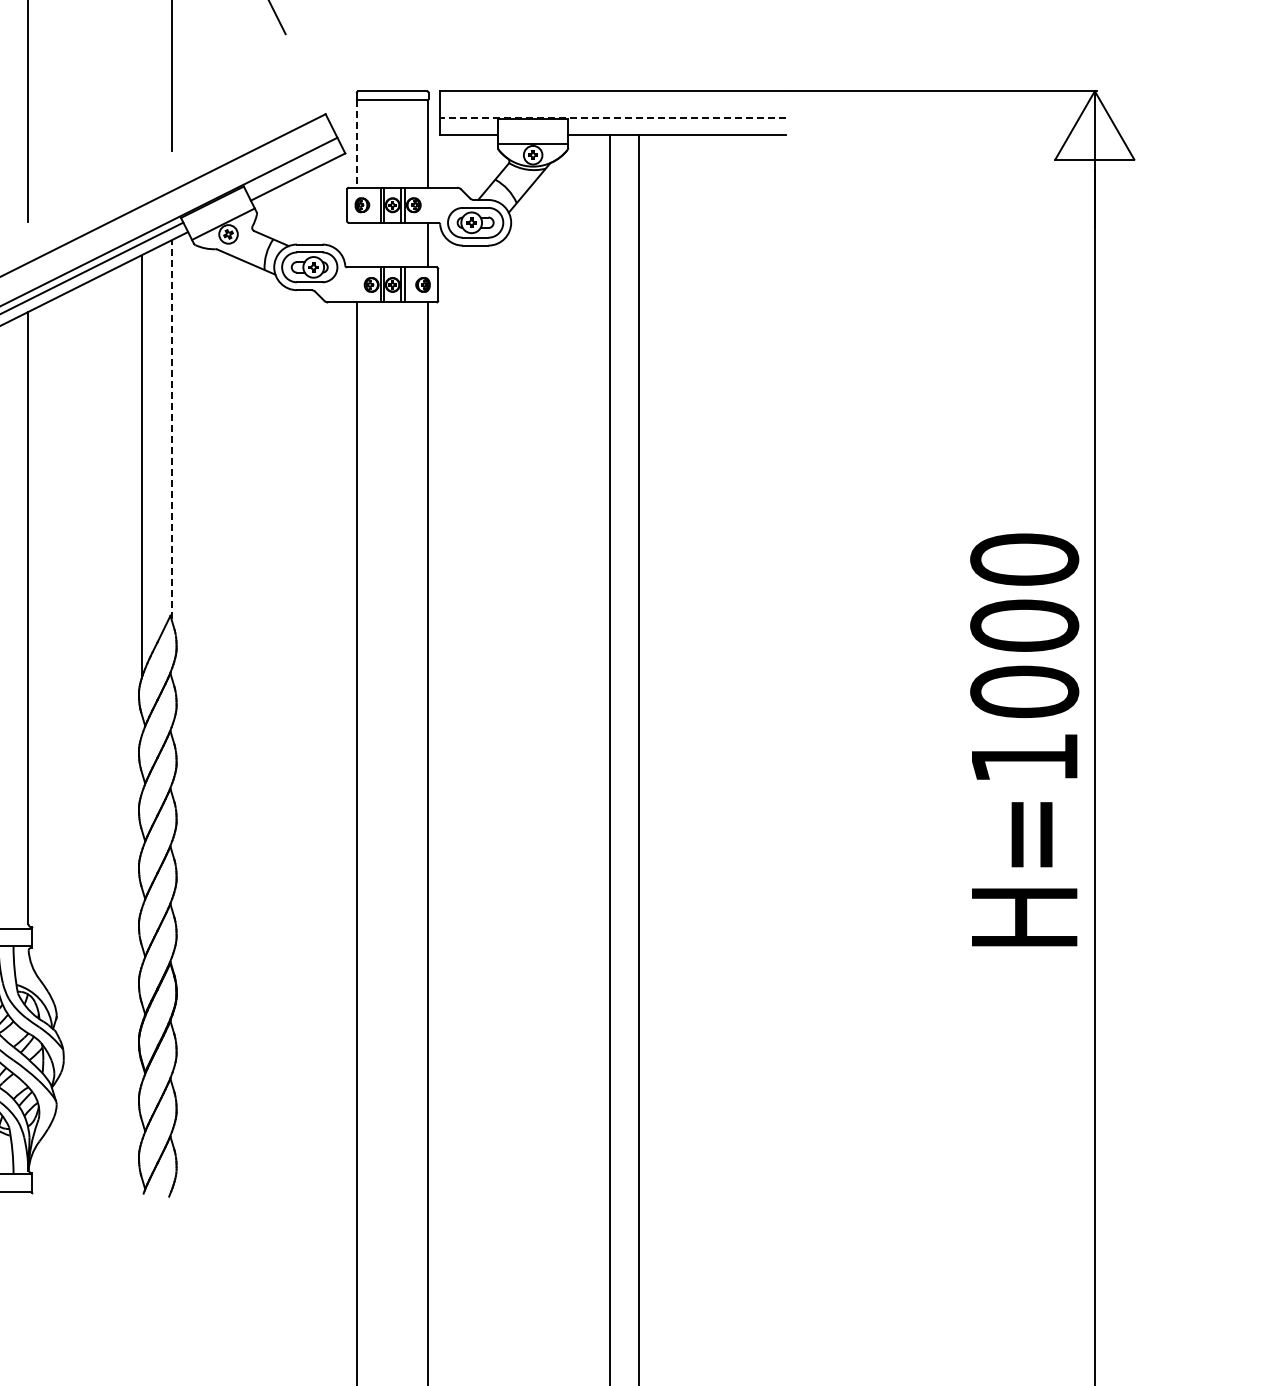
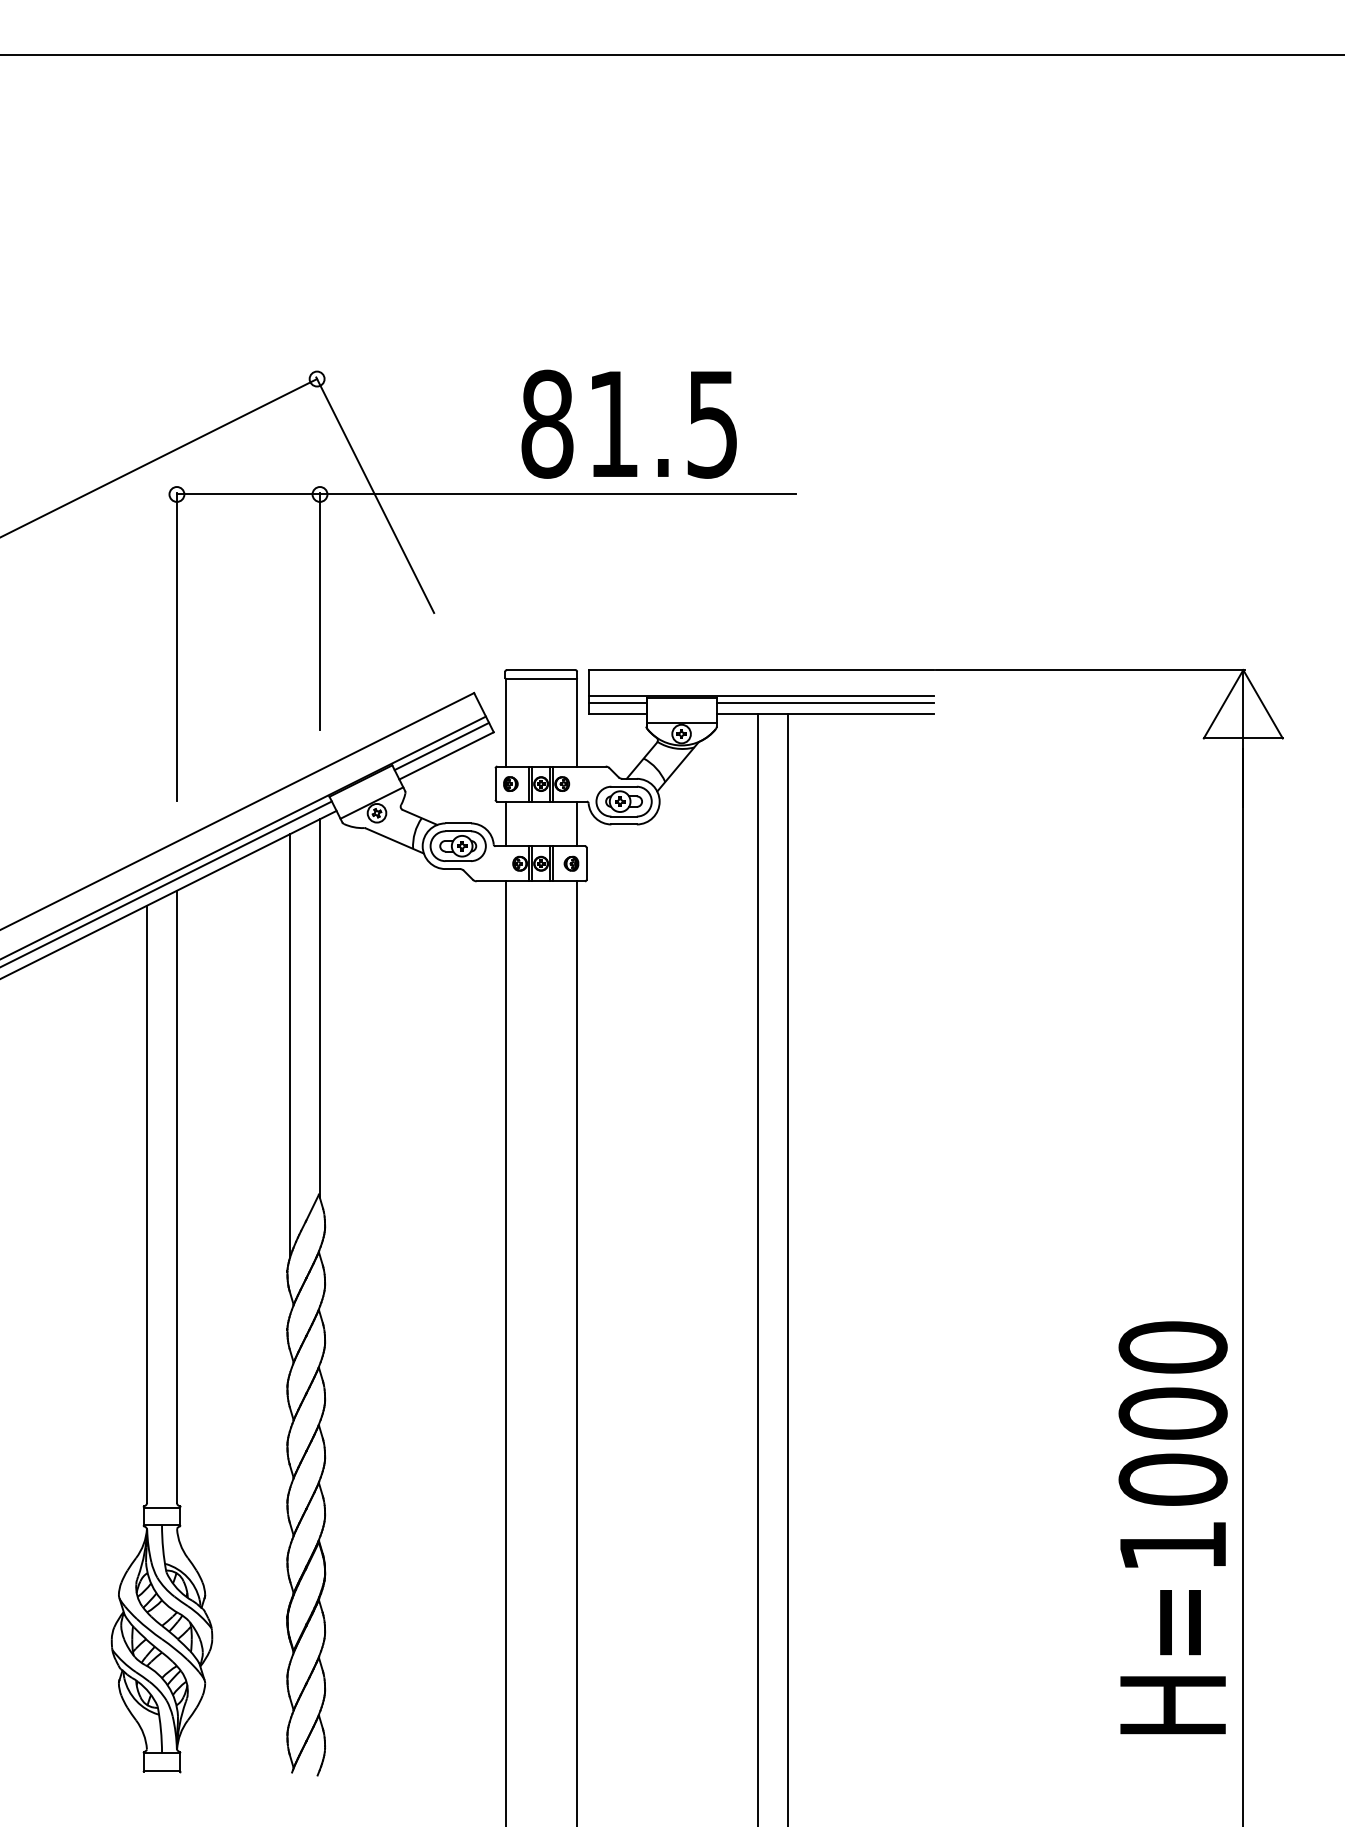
line: (613, 117) -> (761, 696), dashed -> solid
line: (469, 124) -> (617, 703), added
line: (677, 124) -> (825, 703), added
line: (357, 144) -> (505, 723), dashed -> solid
line: (293, 167) -> (441, 746), added
line: (357, 244) -> (505, 823), added
line: (172, 429) -> (320, 1008), dashed -> solid
text: (1024, 739) -> (1172, 1527), moved

